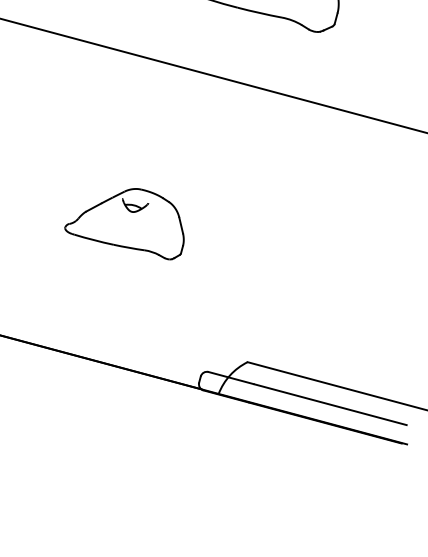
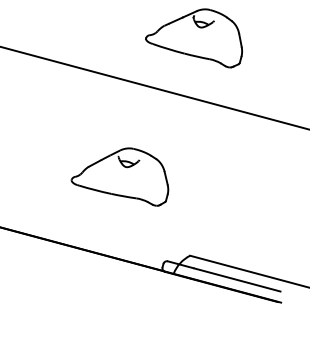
part: (123, 223) -> (119, 176), size x1.43

